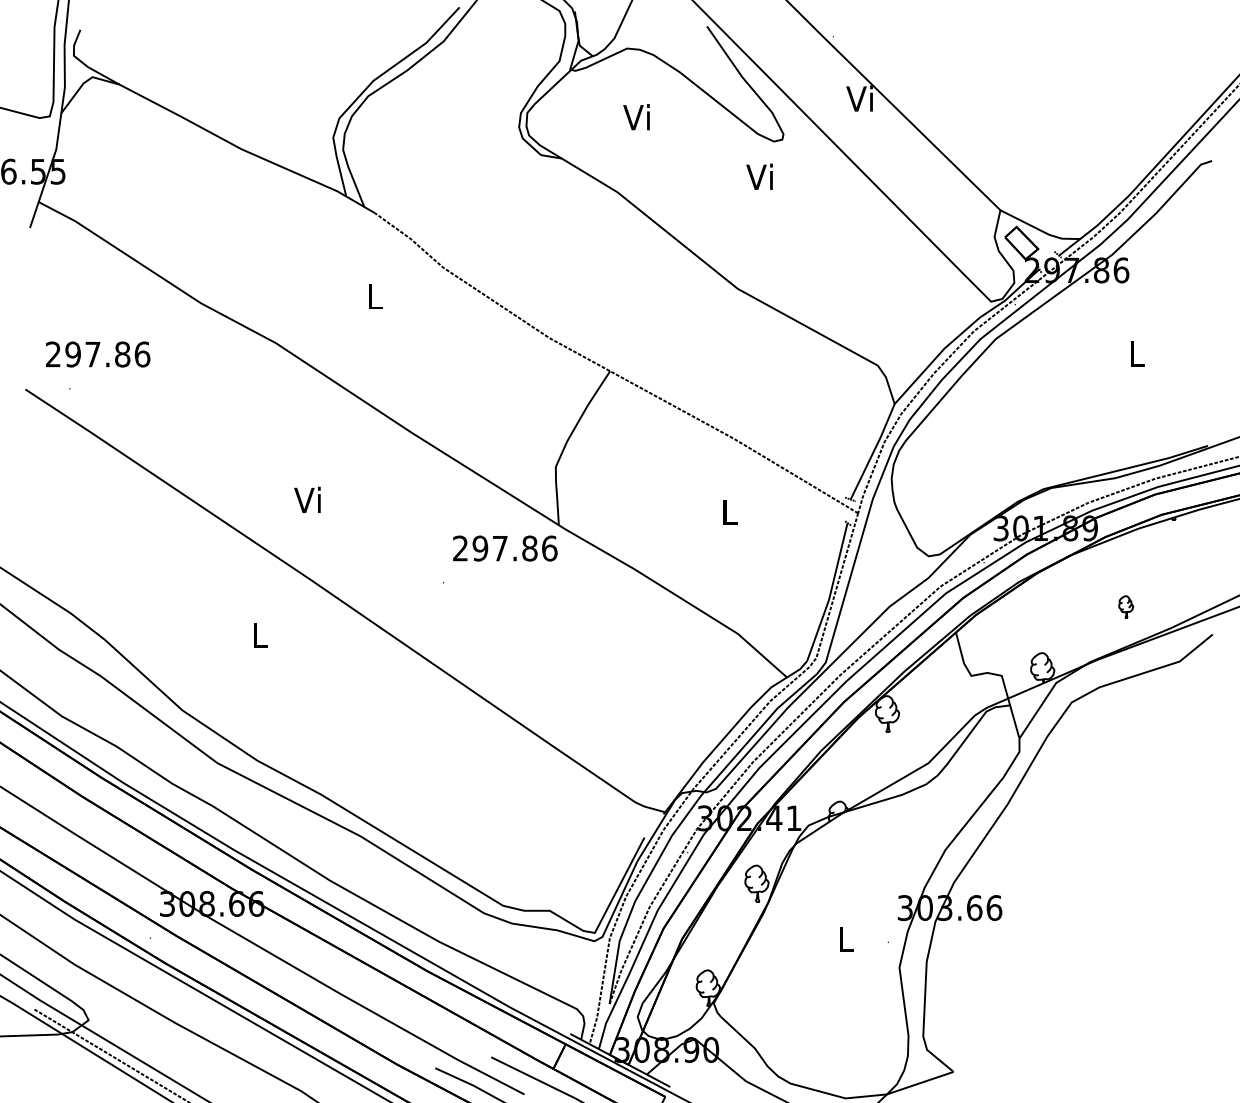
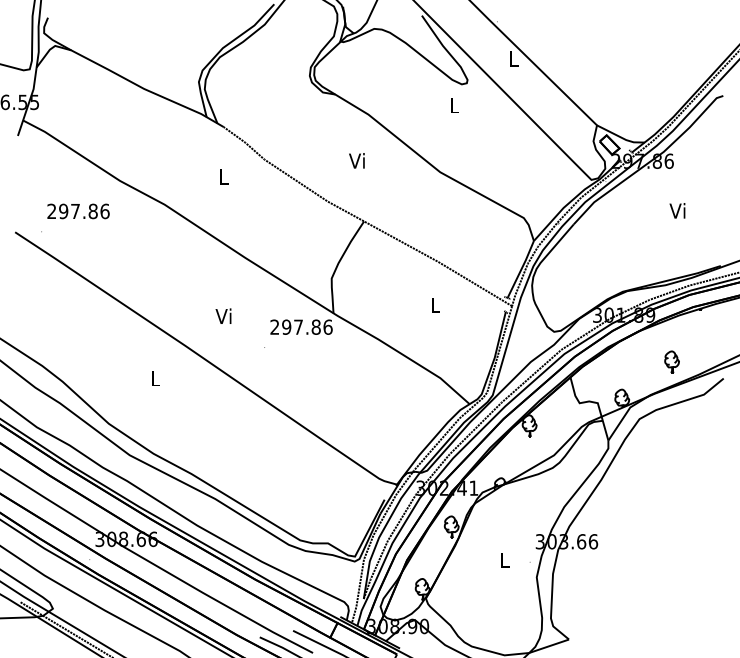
text: (858, 98) -> (512, 58), Vi -> L
text: (635, 116) -> (356, 160), moved
text: (759, 176) -> (453, 105), Vi -> L
text: (1135, 352) -> (677, 210), L -> Vi
text: (97, 354) -> (78, 211), moved
text: (307, 498) -> (223, 315), moved
part: (1125, 605) -> (671, 361), size x1.67

